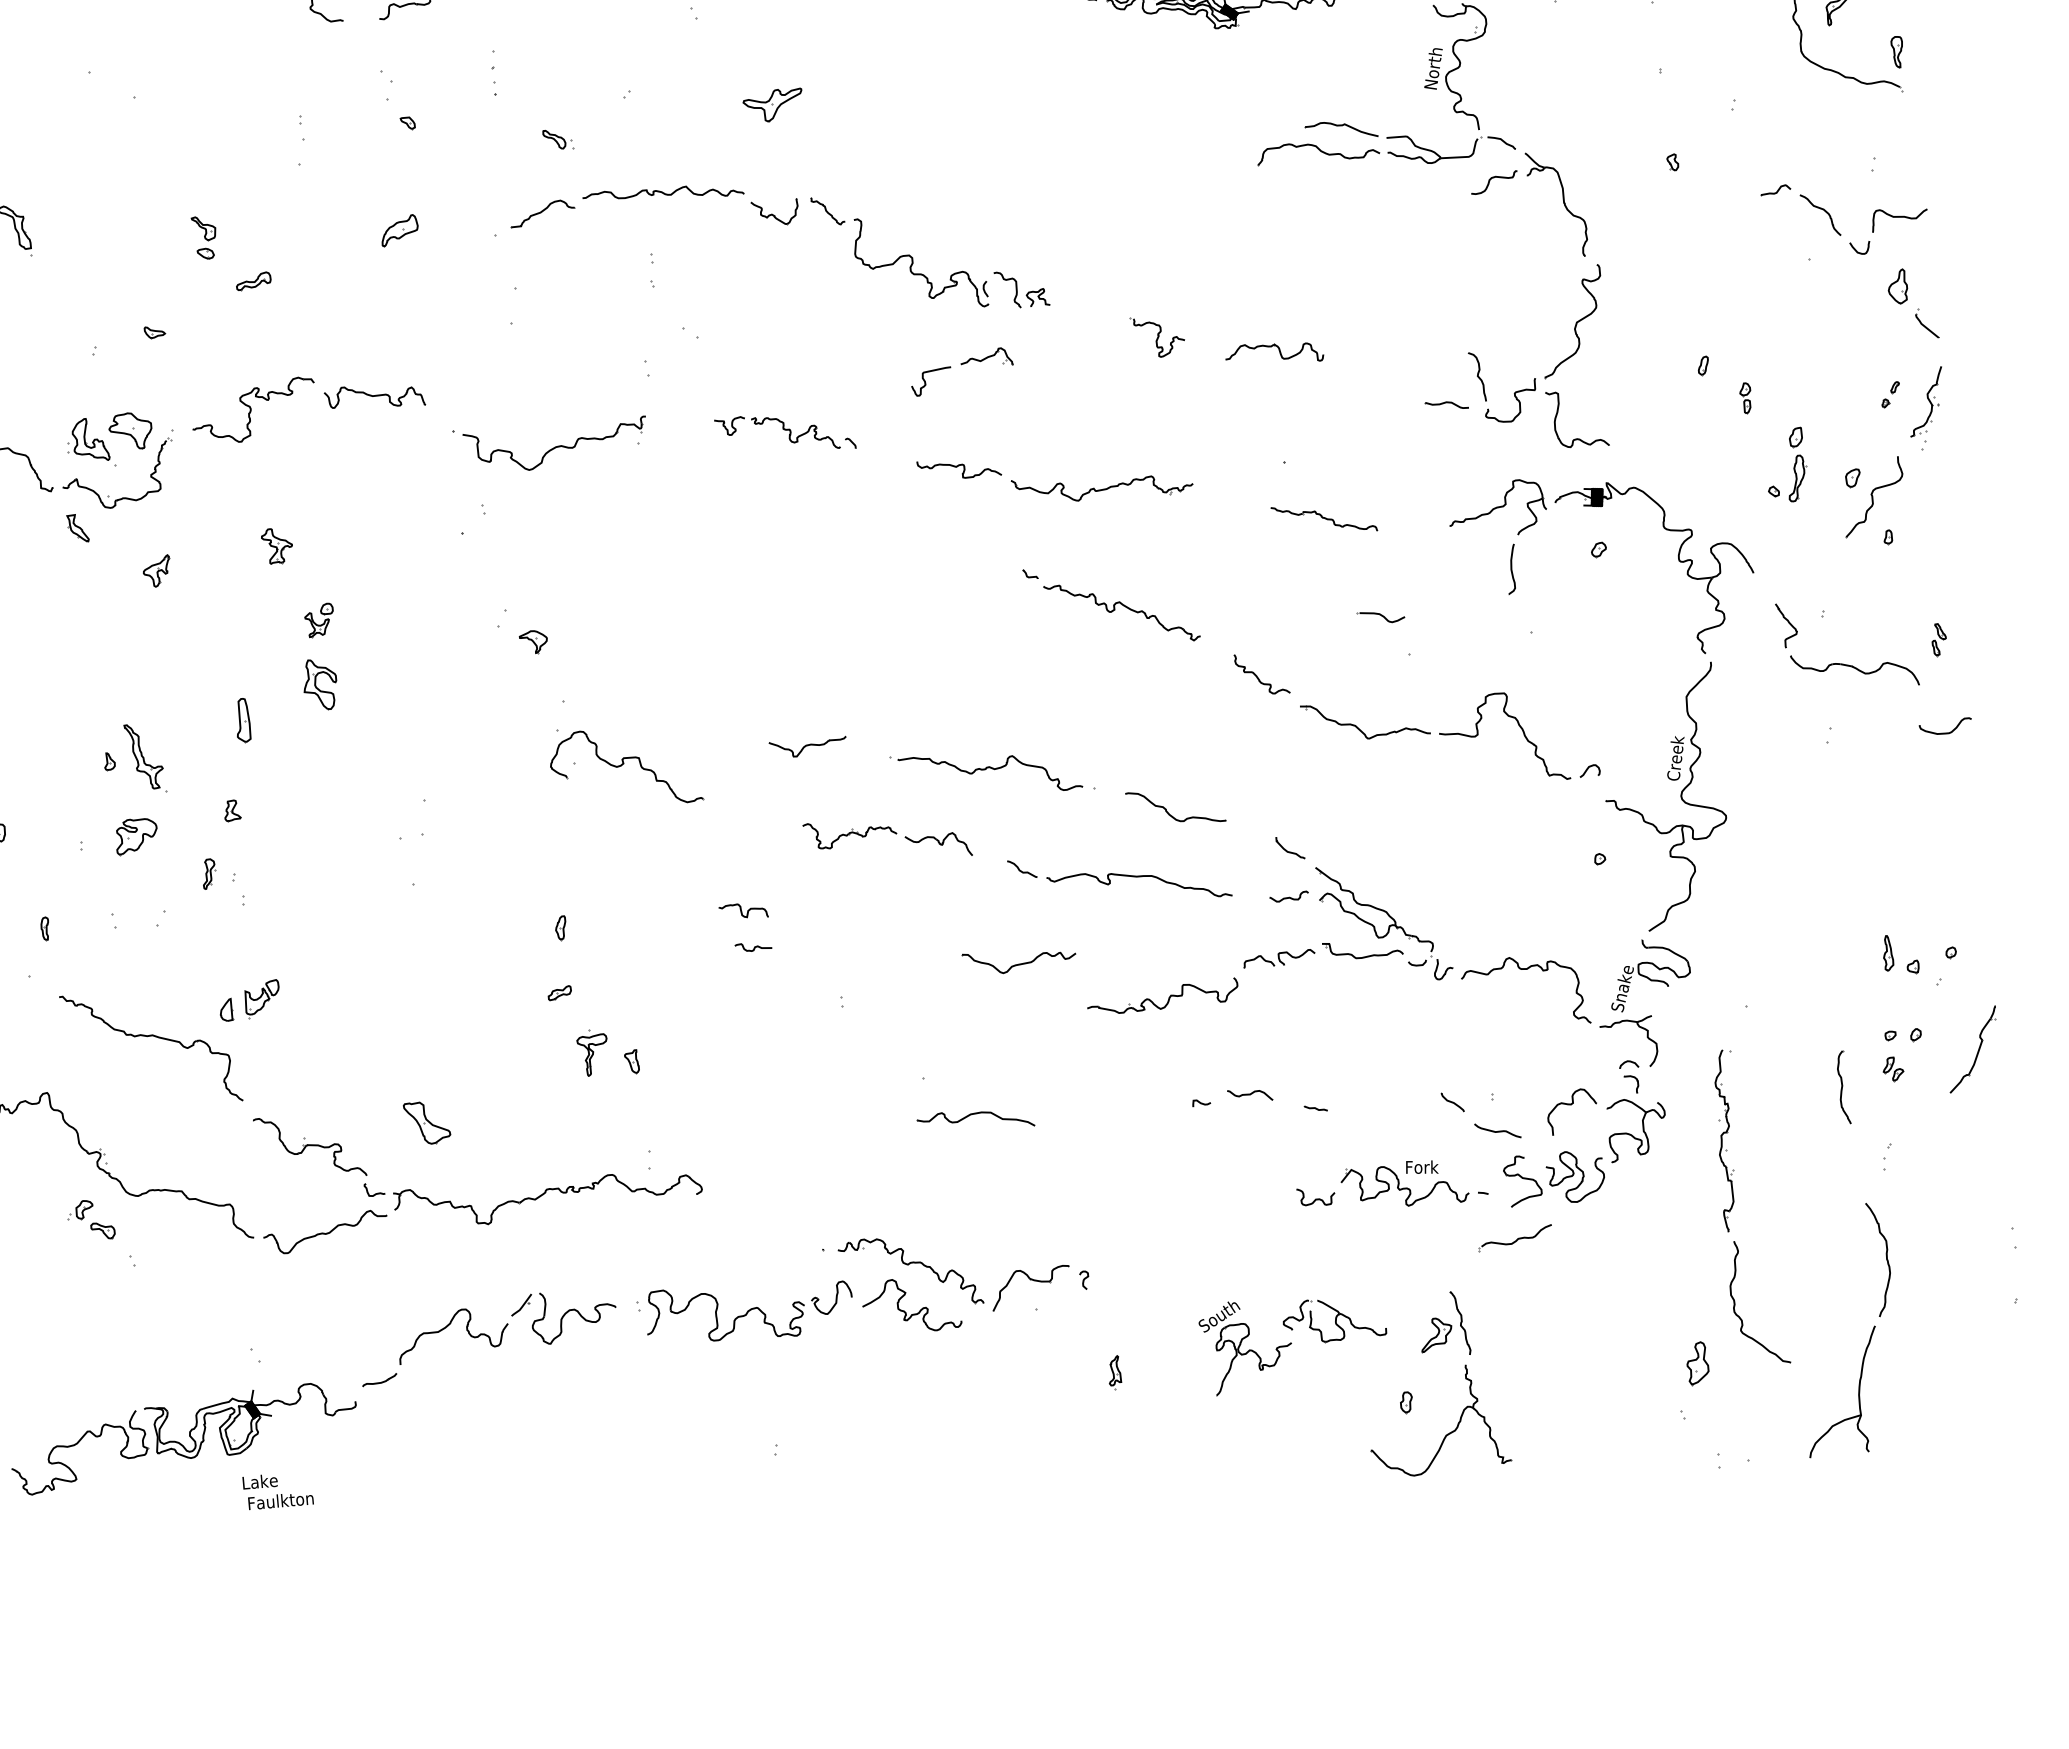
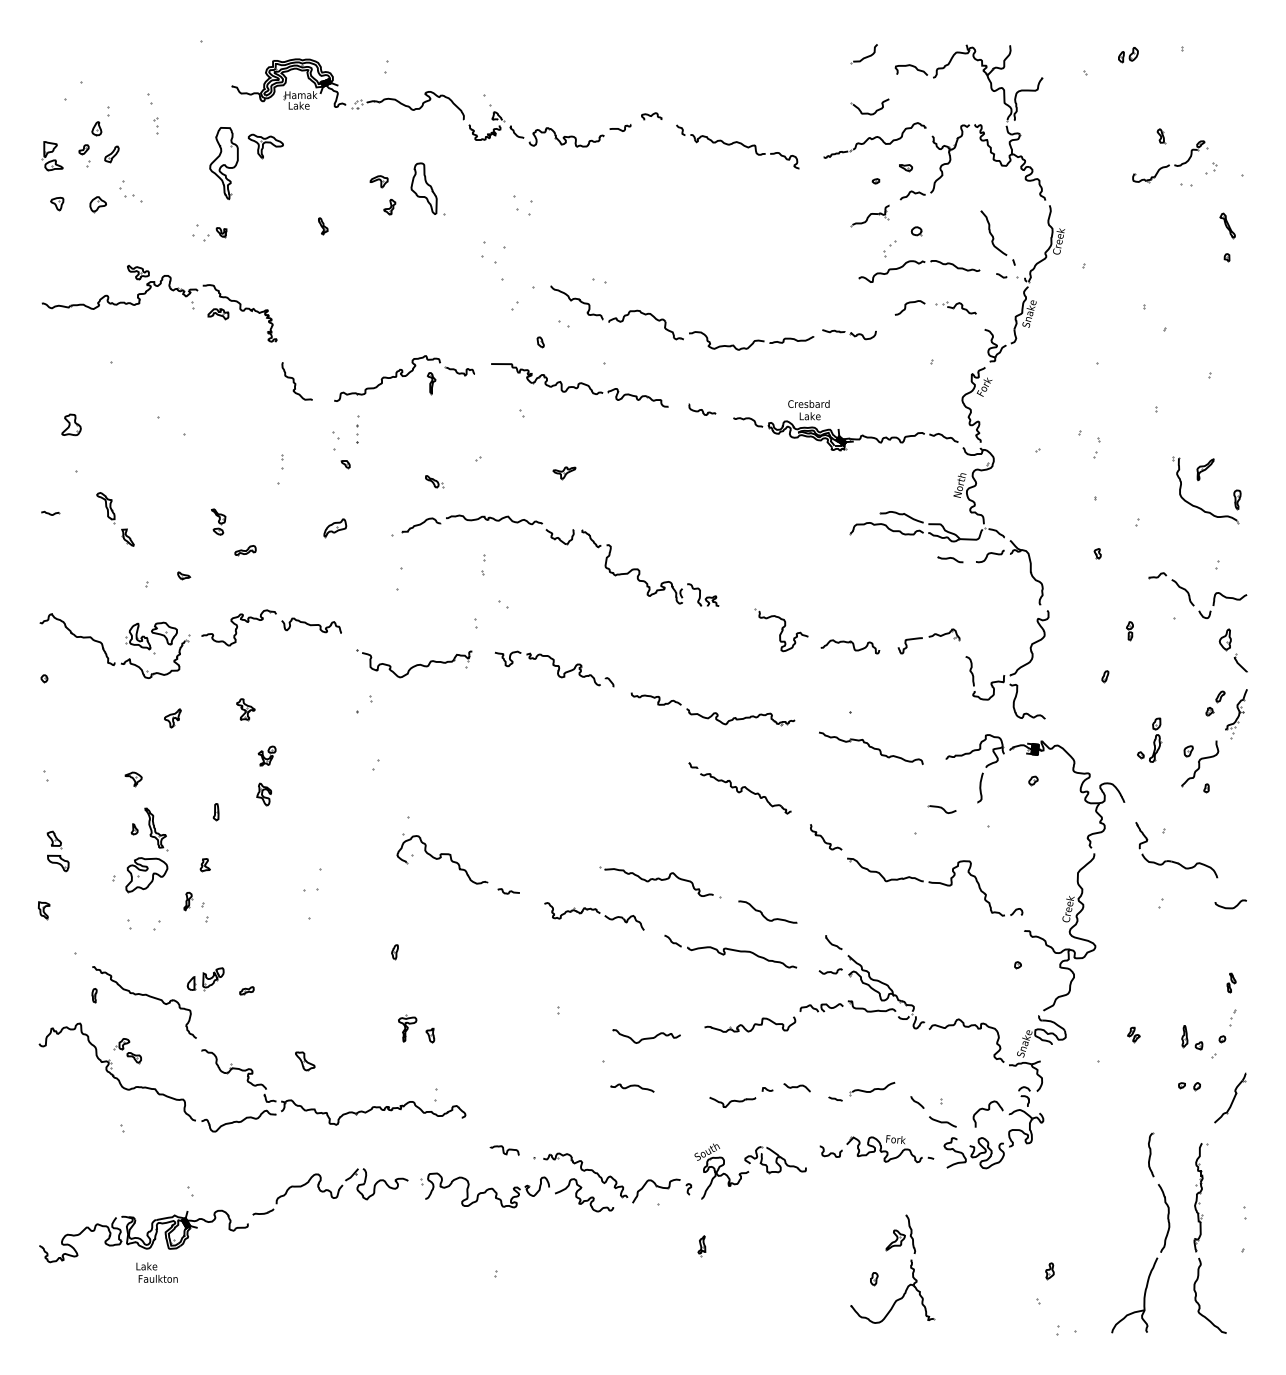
part: (493, 74) -> (357, 429), moved
part: (773, 106) -> (564, 473), size x0.62
part: (1157, 336) -> (781, 630), size x1.67
part: (961, 371) -> (928, 641), moved
part: (1890, 394) -> (1215, 703), size x1.67
part: (1745, 399) -> (1129, 631), moved
part: (1447, 404) -> (950, 559), moved
part: (785, 432) -> (554, 668), size x1.43
part: (1324, 518) -> (871, 747), size x1.67
part: (77, 528) -> (127, 537), moved
part: (1380, 617) -> (941, 809), moved
part: (1938, 638) -> (1231, 982), moved
part: (533, 642) -> (133, 779), moved
part: (319, 684) -> (263, 794), size x0.71
part: (241, 721) -> (215, 812), size x0.62
part: (807, 746) -> (732, 1101), moved
part: (136, 836) -> (146, 875), size x1.67
curve: (743, 911) -> (504, 1150), moved
part: (45, 928) -> (94, 995), moved
curve: (753, 947) -> (508, 891), moved
part: (1019, 960) -> (646, 1036), moved
part: (559, 992) -> (246, 990), moved
part: (1892, 1068) -> (1133, 1034), moved
part: (1843, 1086) -> (1151, 1154), moved
part: (976, 1118) -> (632, 1087), size x0.62
part: (427, 1123) -> (305, 1061), size x0.71
part: (1886, 1156) -> (1232, 1017), moved
part: (1735, 1203) -> (1201, 1235), moved
part: (90, 1221) -> (127, 1051), moved
part: (1514, 1237) -> (872, 1088), moved
part: (1294, 1342) -> (750, 1171), moved
part: (1697, 1364) -> (1049, 1271), size x0.62
text: (277, 1490) -> (156, 1272), moved

